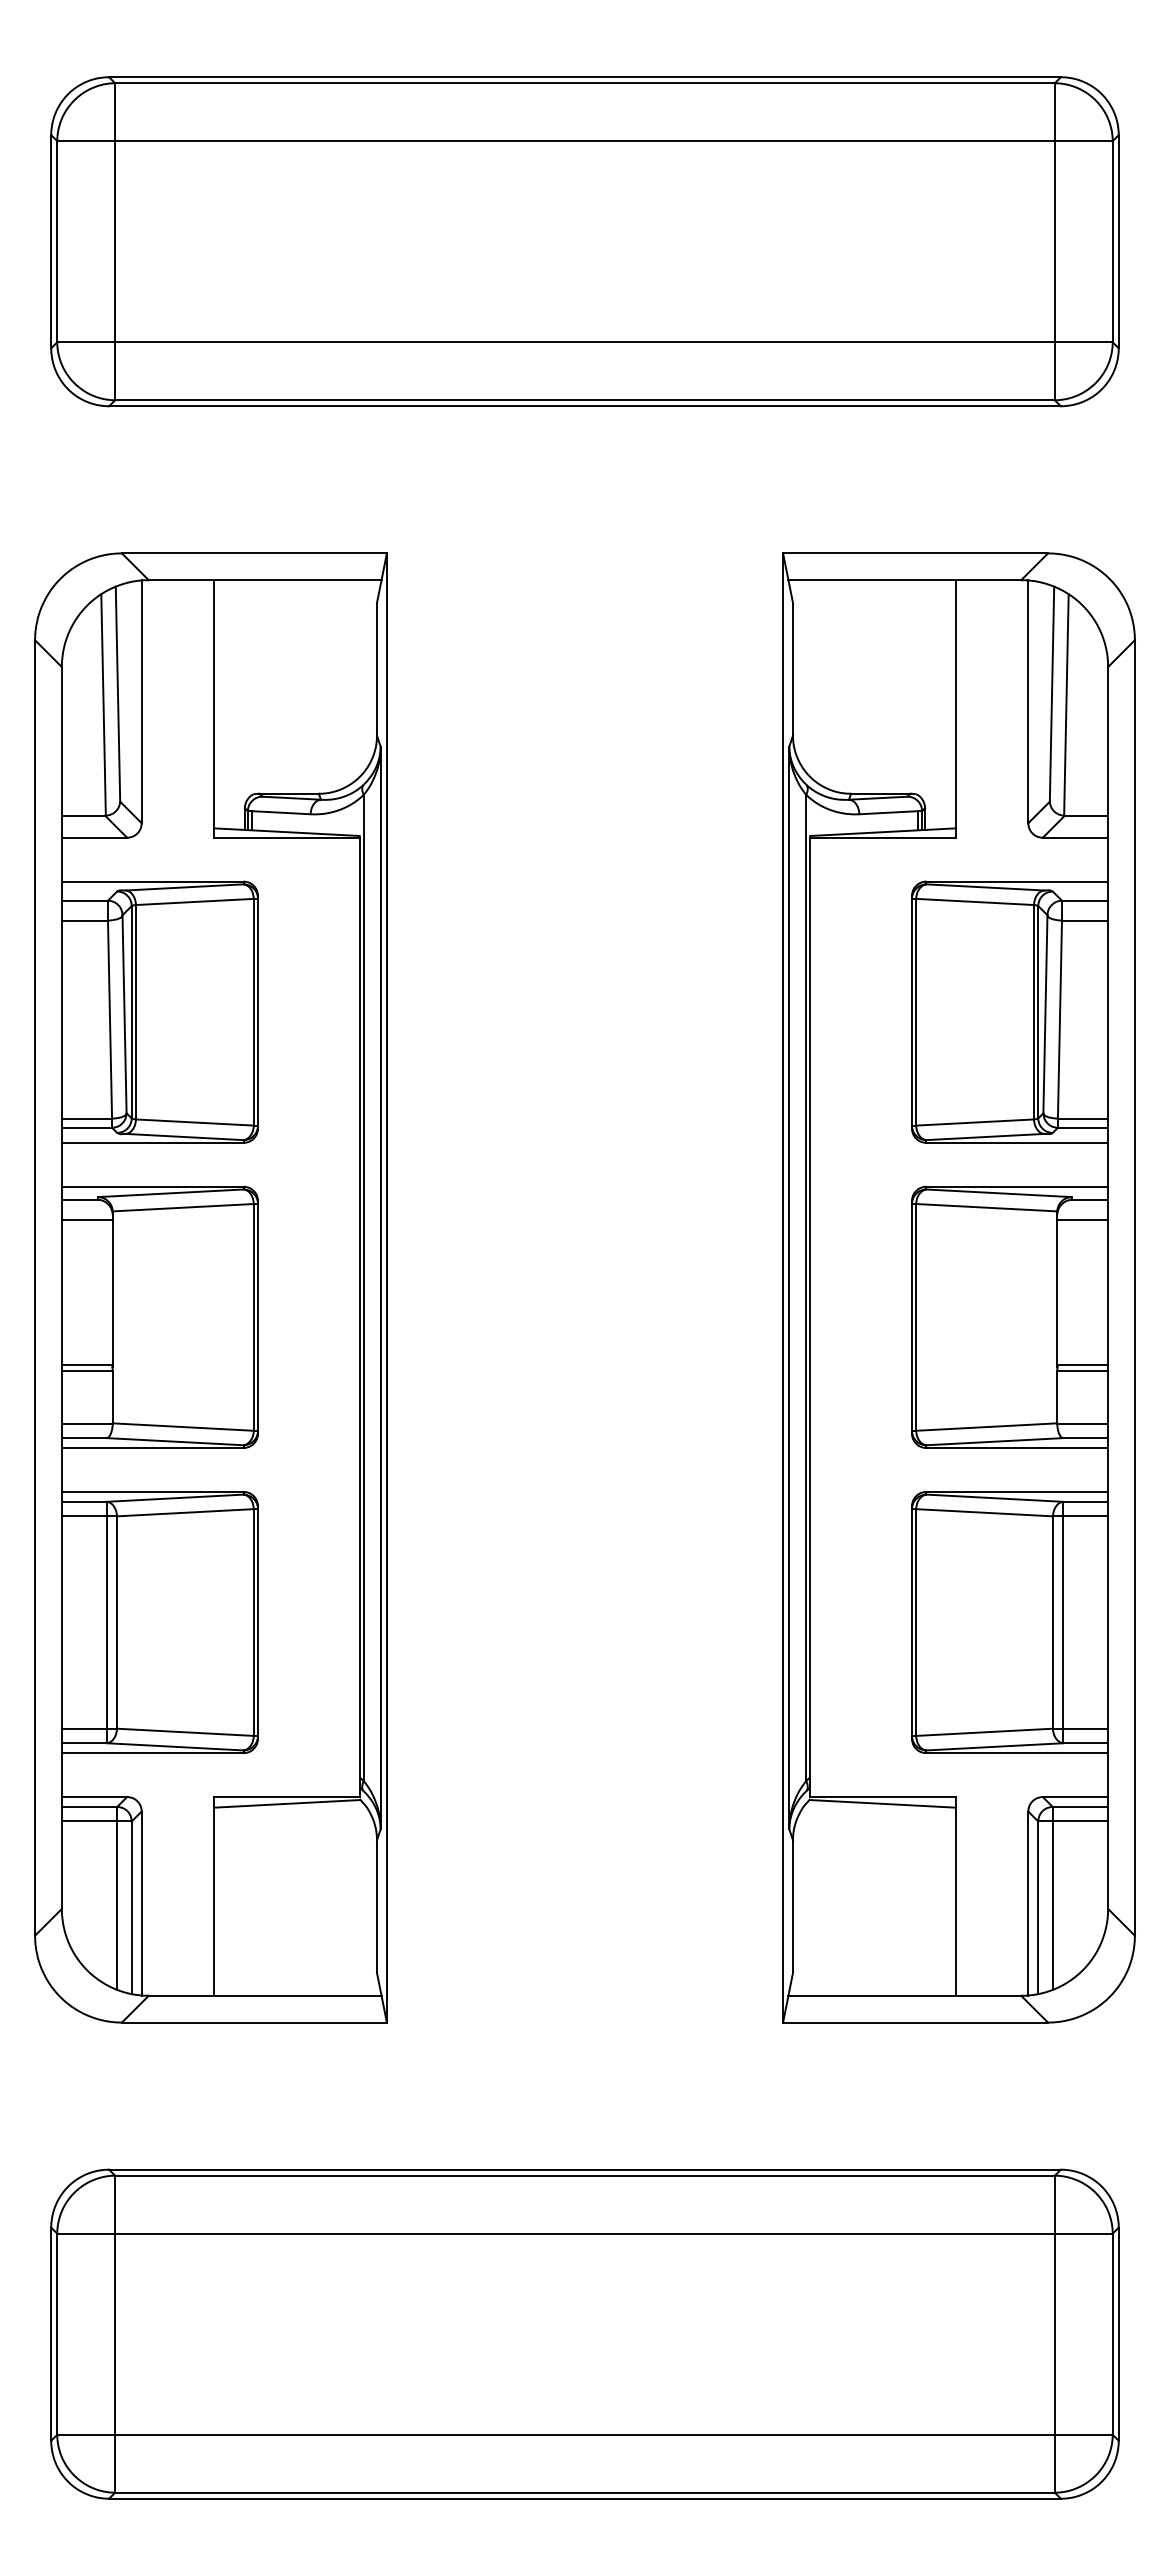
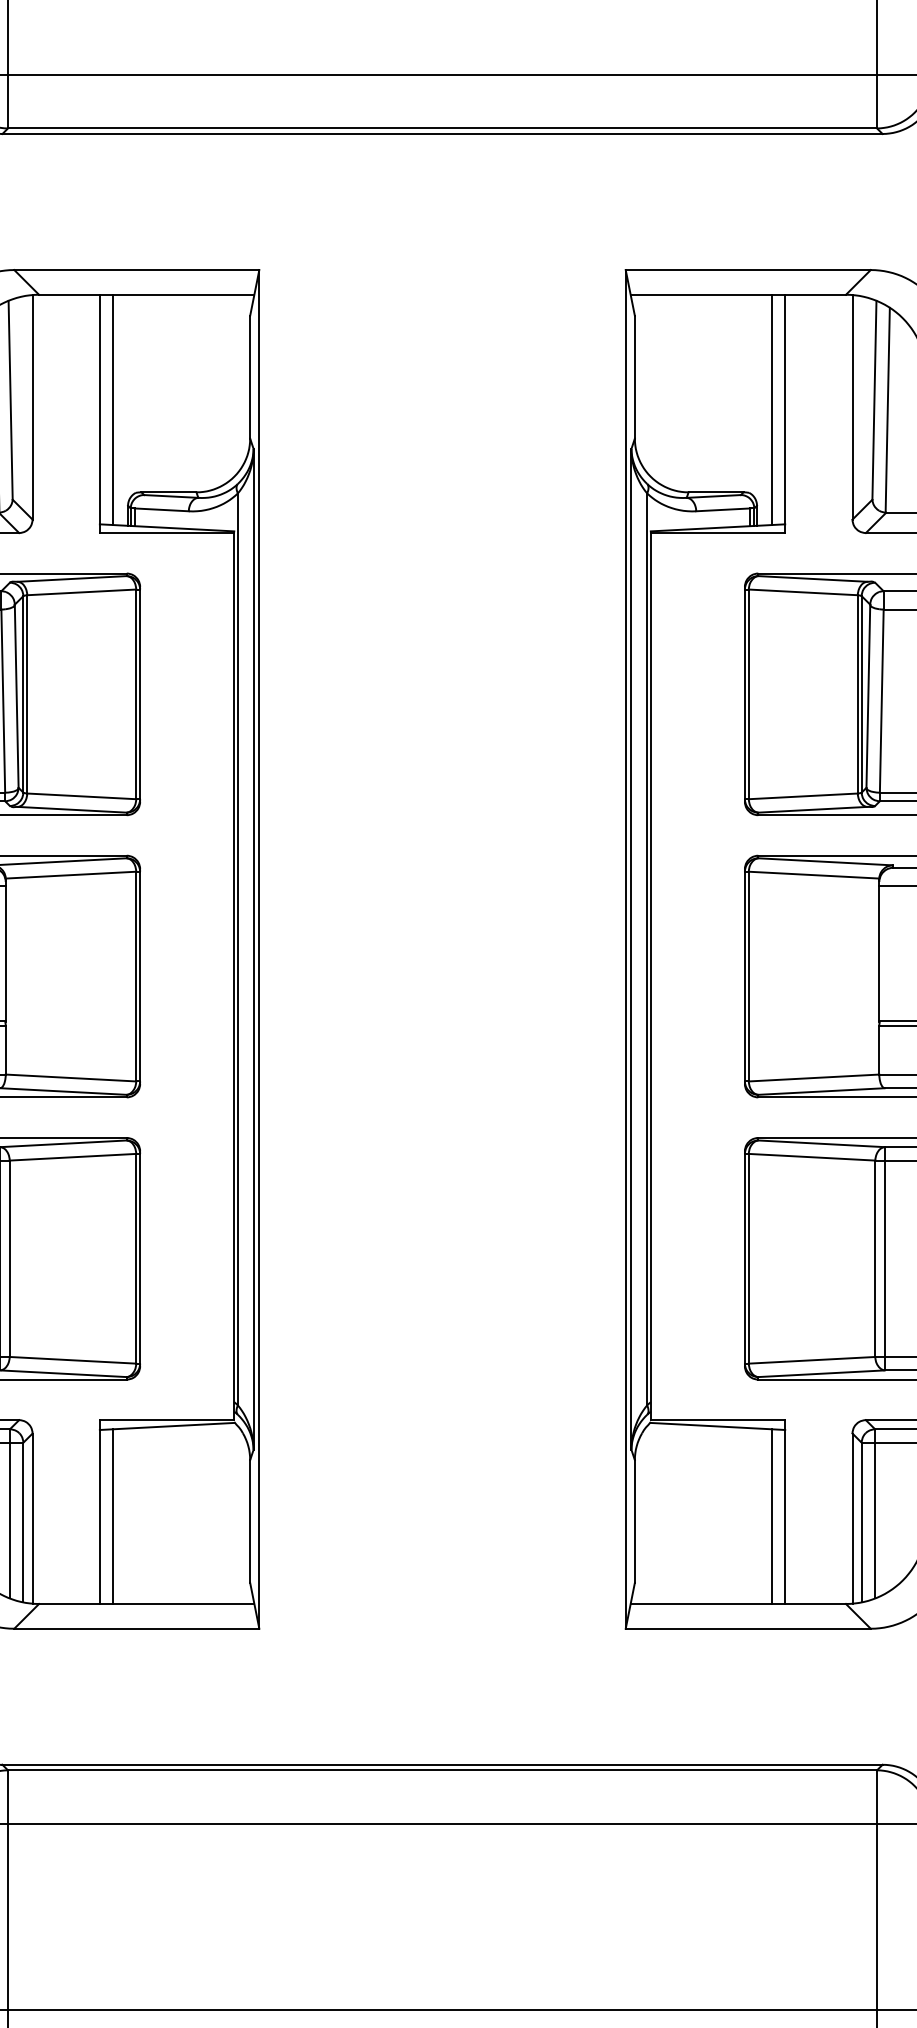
line: (228, 704) -> (112, 409), added
line: (941, 704) -> (772, 409), added
line: (228, 1900) -> (112, 1515), added
line: (941, 1900) -> (772, 1515), added

